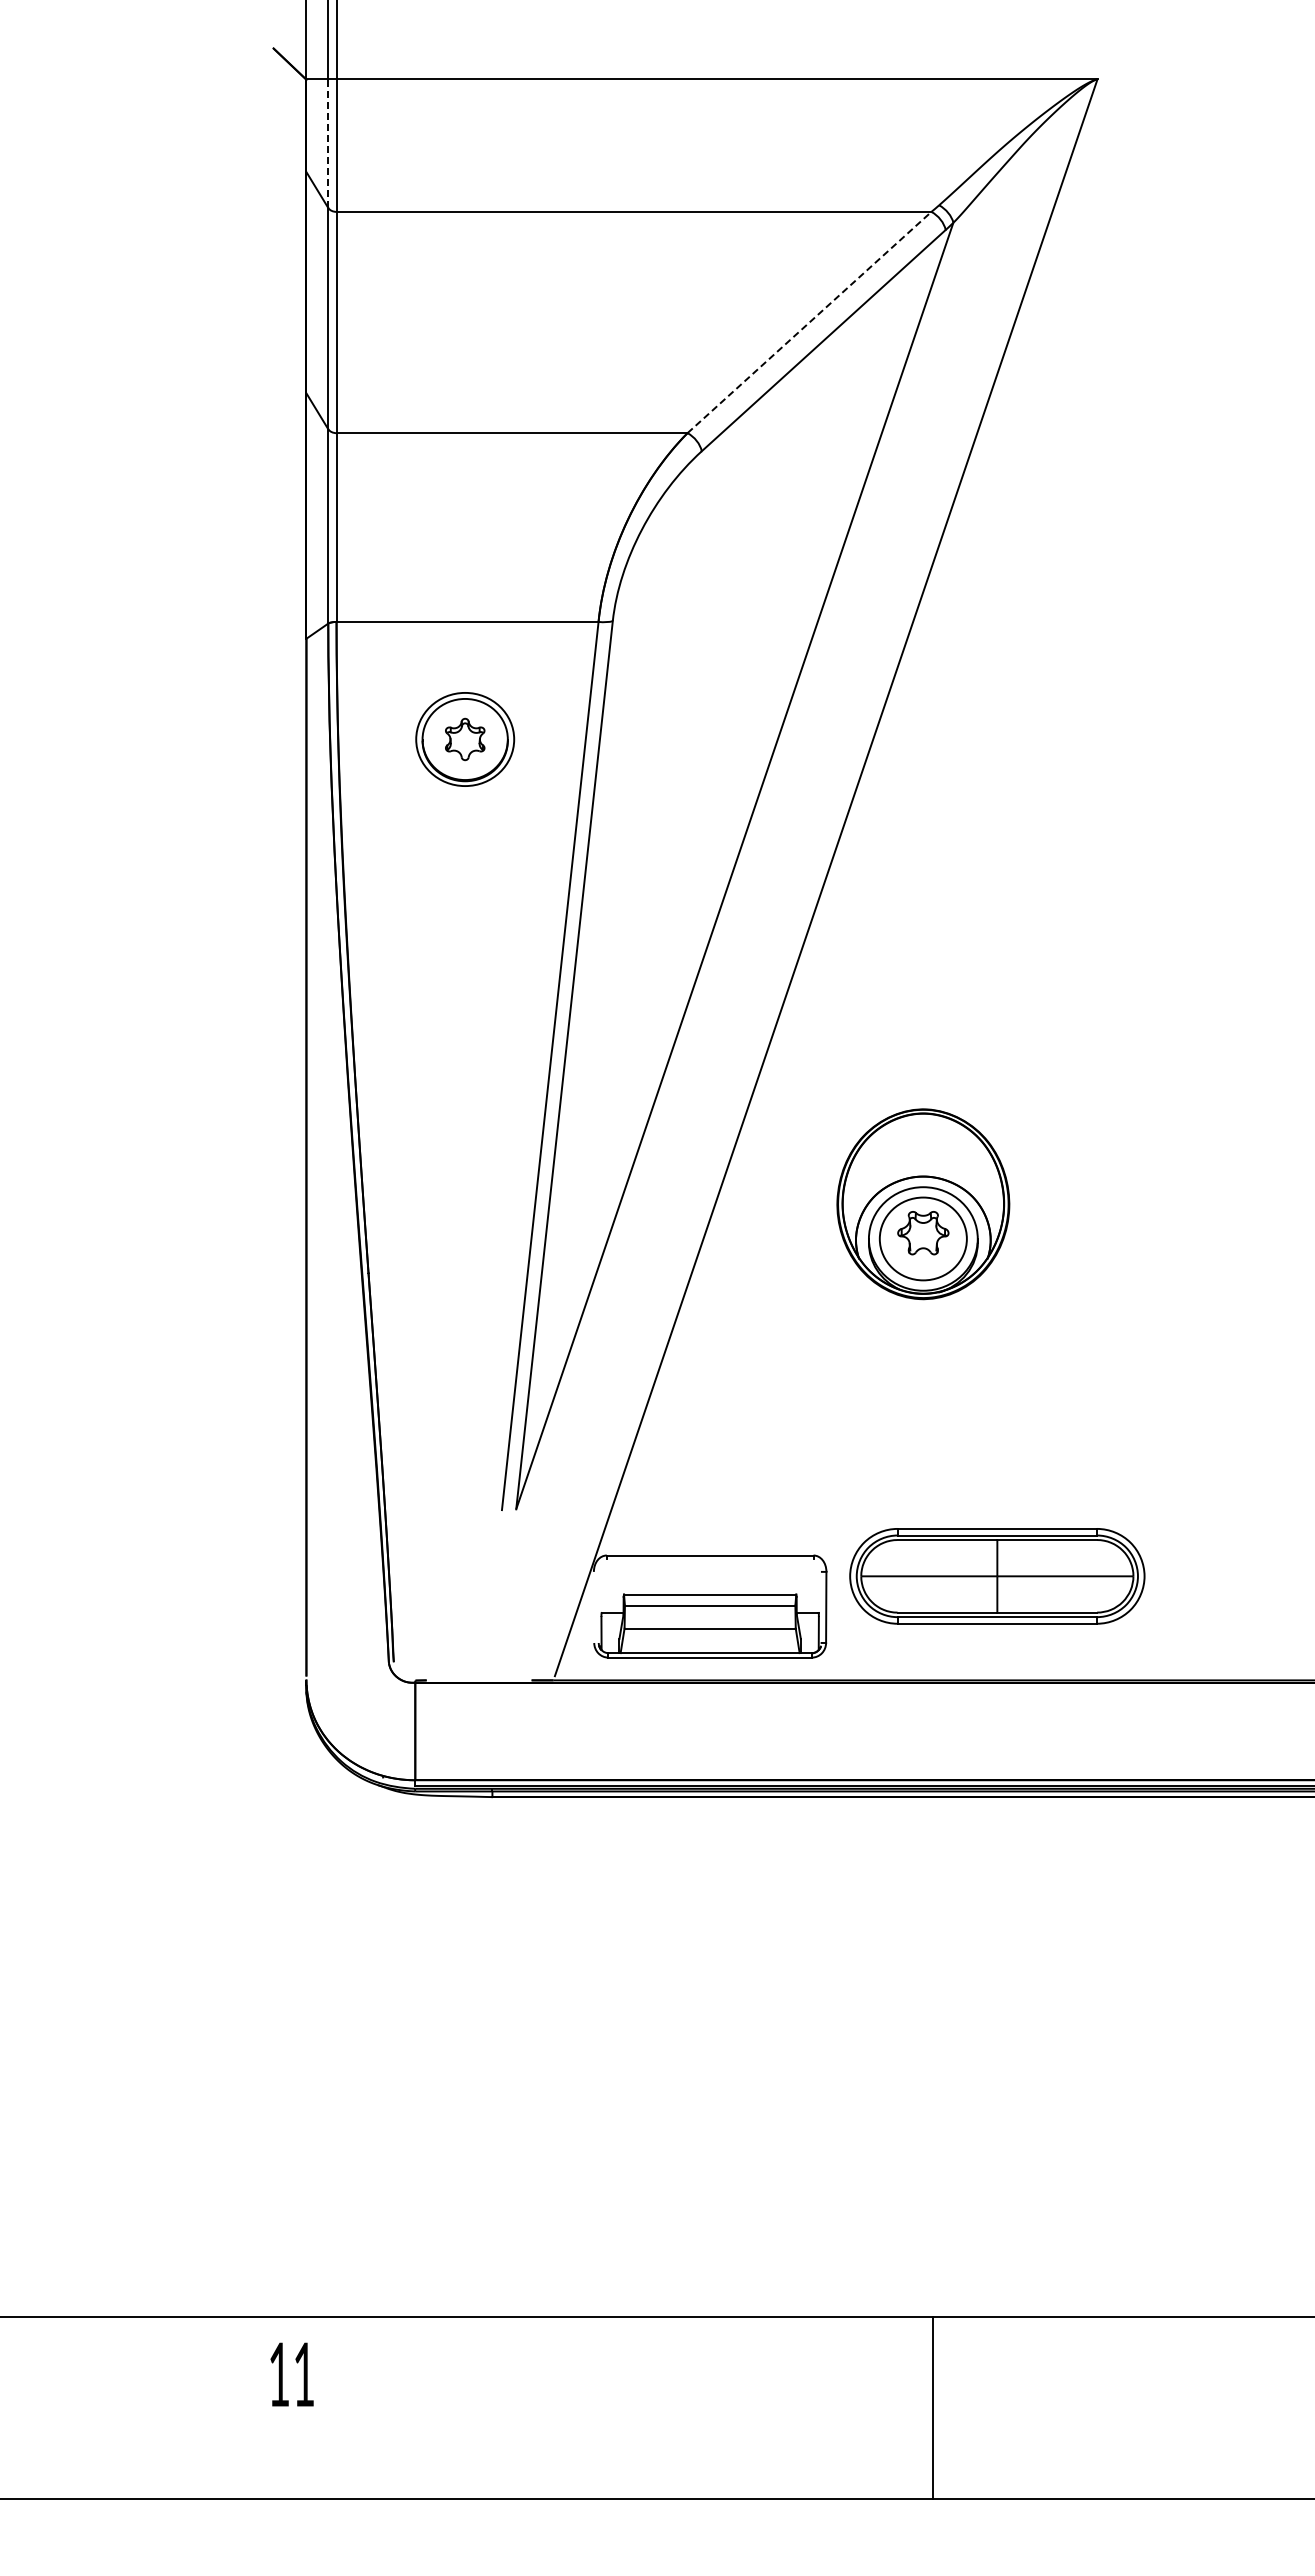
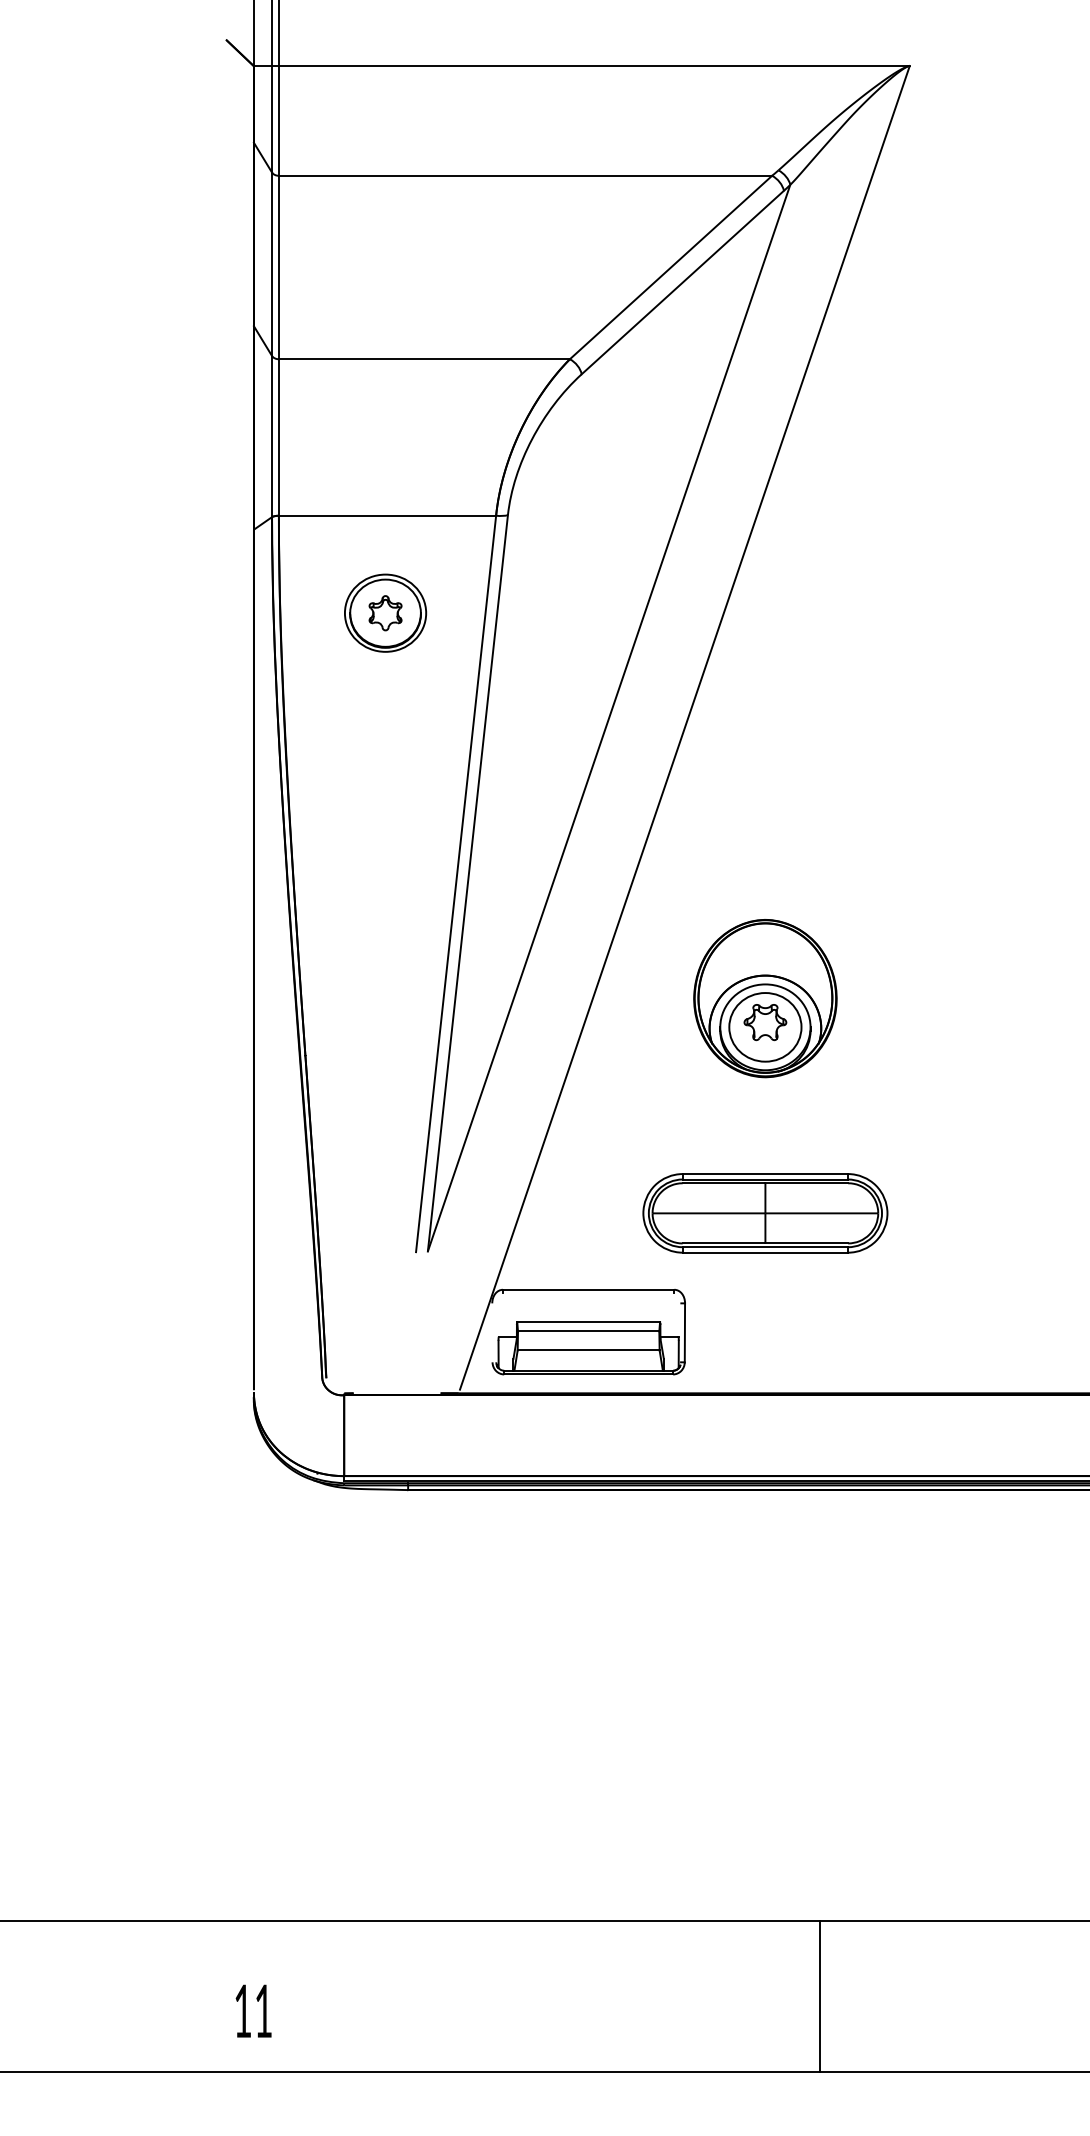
line: (328, 143) -> (272, 119), dashed -> solid
line: (809, 322) -> (671, 267), dashed -> solid
part: (997, 1576) -> (765, 1213), moved
text: (291, 2374) -> (253, 2011), moved
line: (932, 2407) -> (820, 1996), moved

